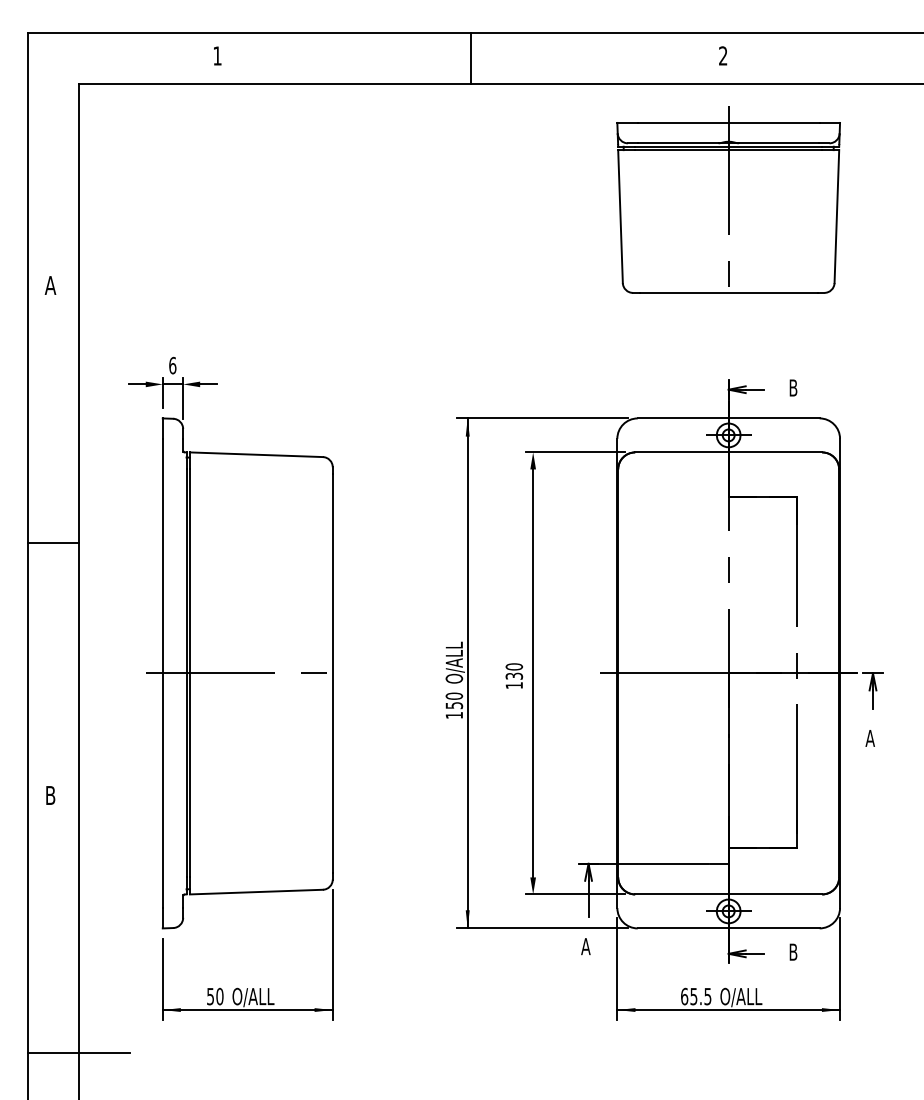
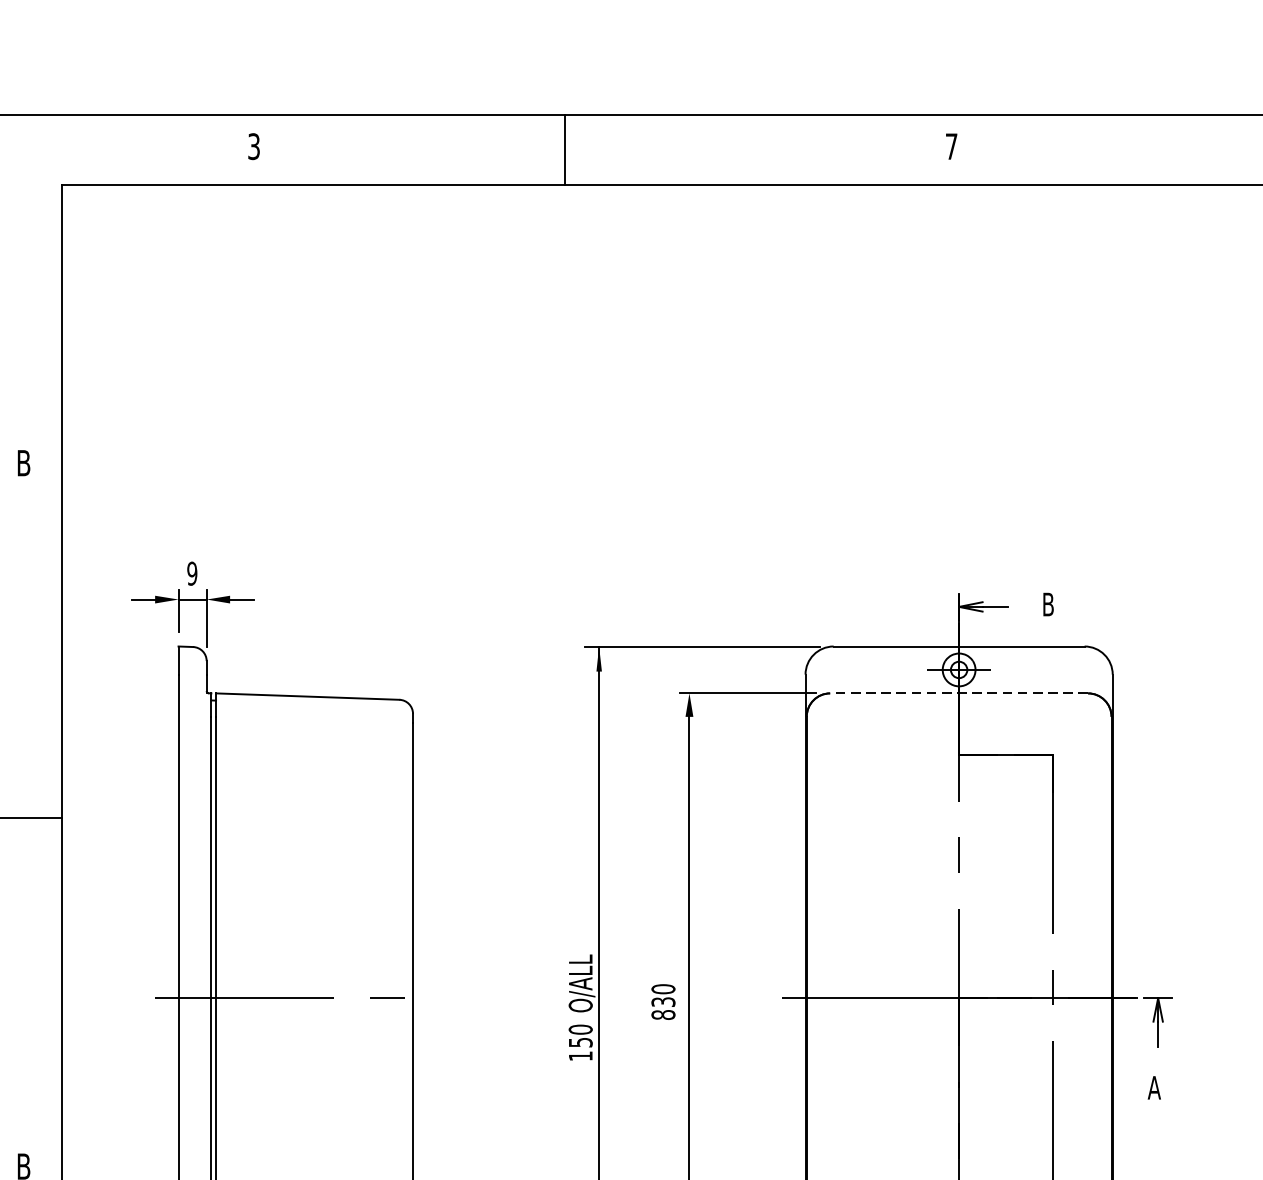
text: (217, 55) -> (254, 145), 1 -> 3
text: (723, 55) -> (951, 145), 2 -> 7
line: (471, 57) -> (565, 148), moved
part: (728, 199) -> (958, 344), removed
text: (50, 285) -> (23, 463), A -> B
text: (172, 365) -> (191, 573), 6 -> 9
line: (728, 452) -> (958, 693), solid -> dashed
text: (514, 685) -> (663, 1014), 130 -> 830

